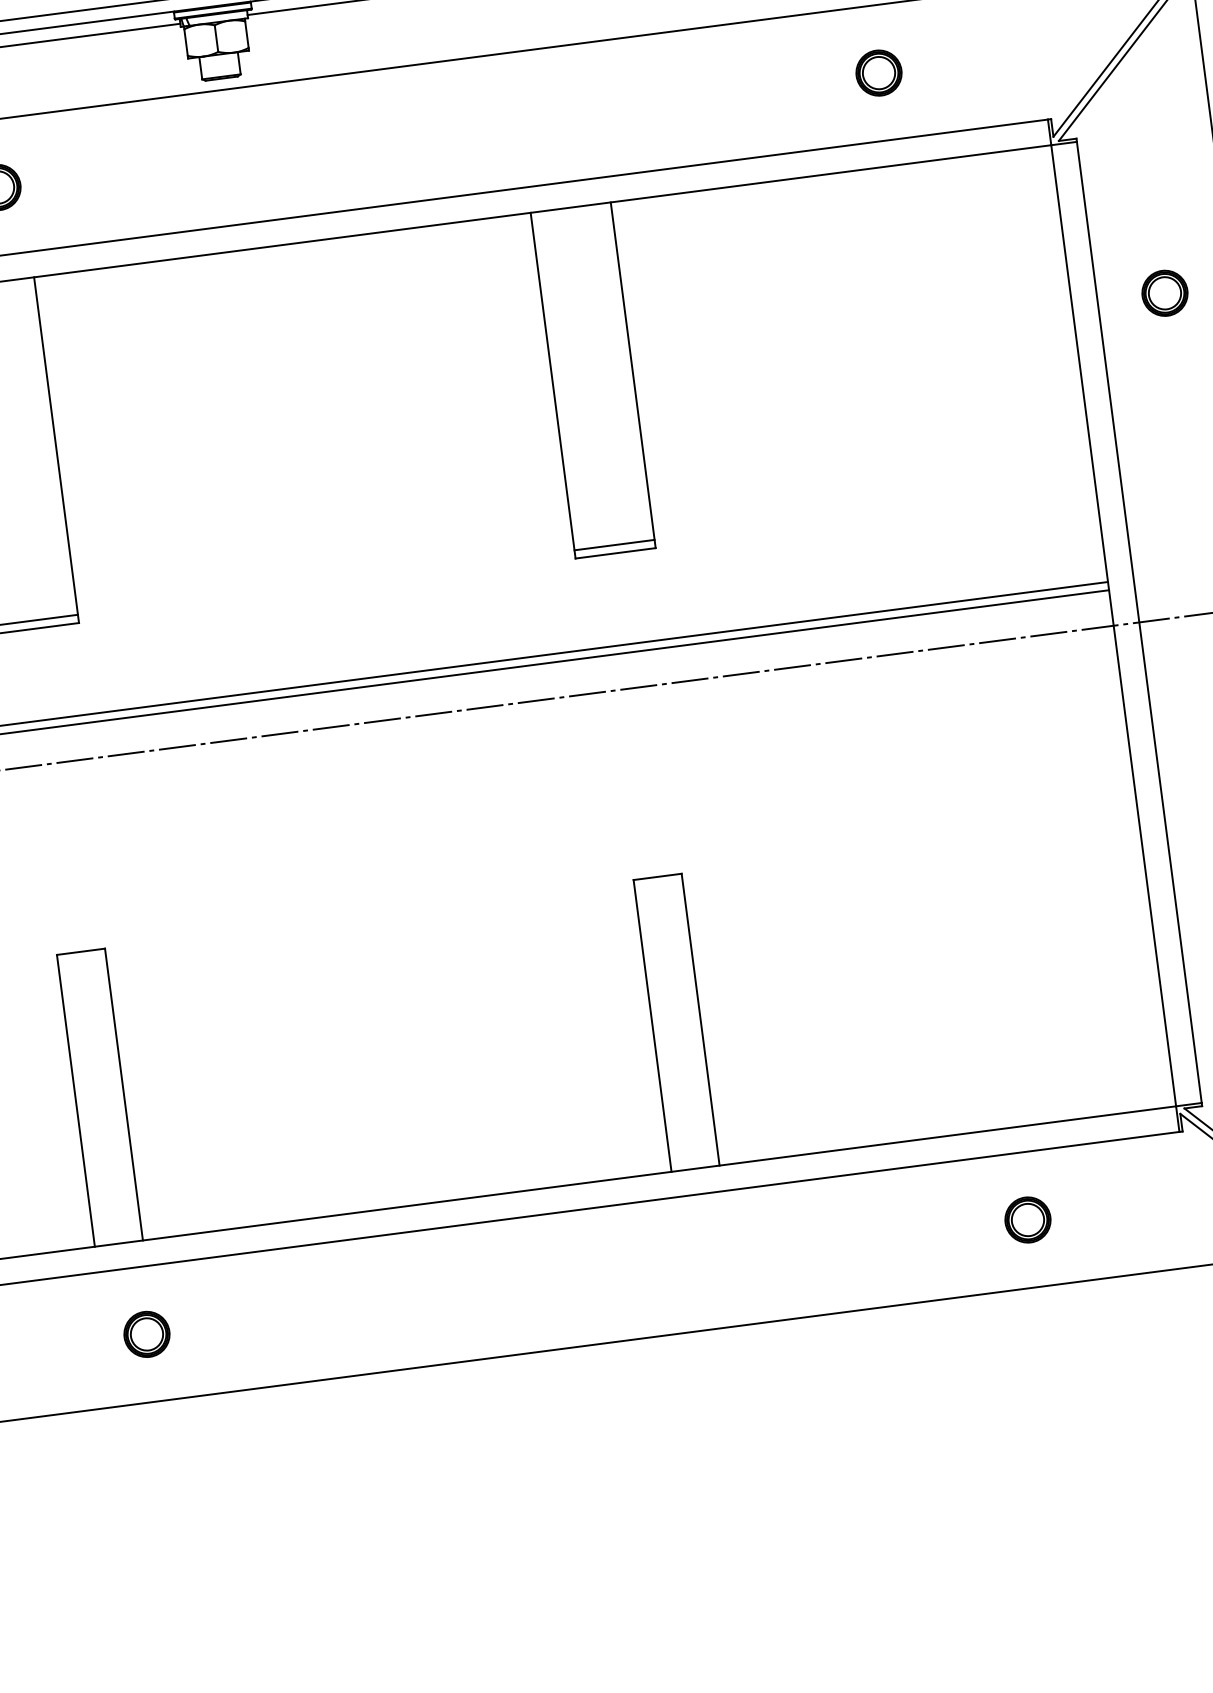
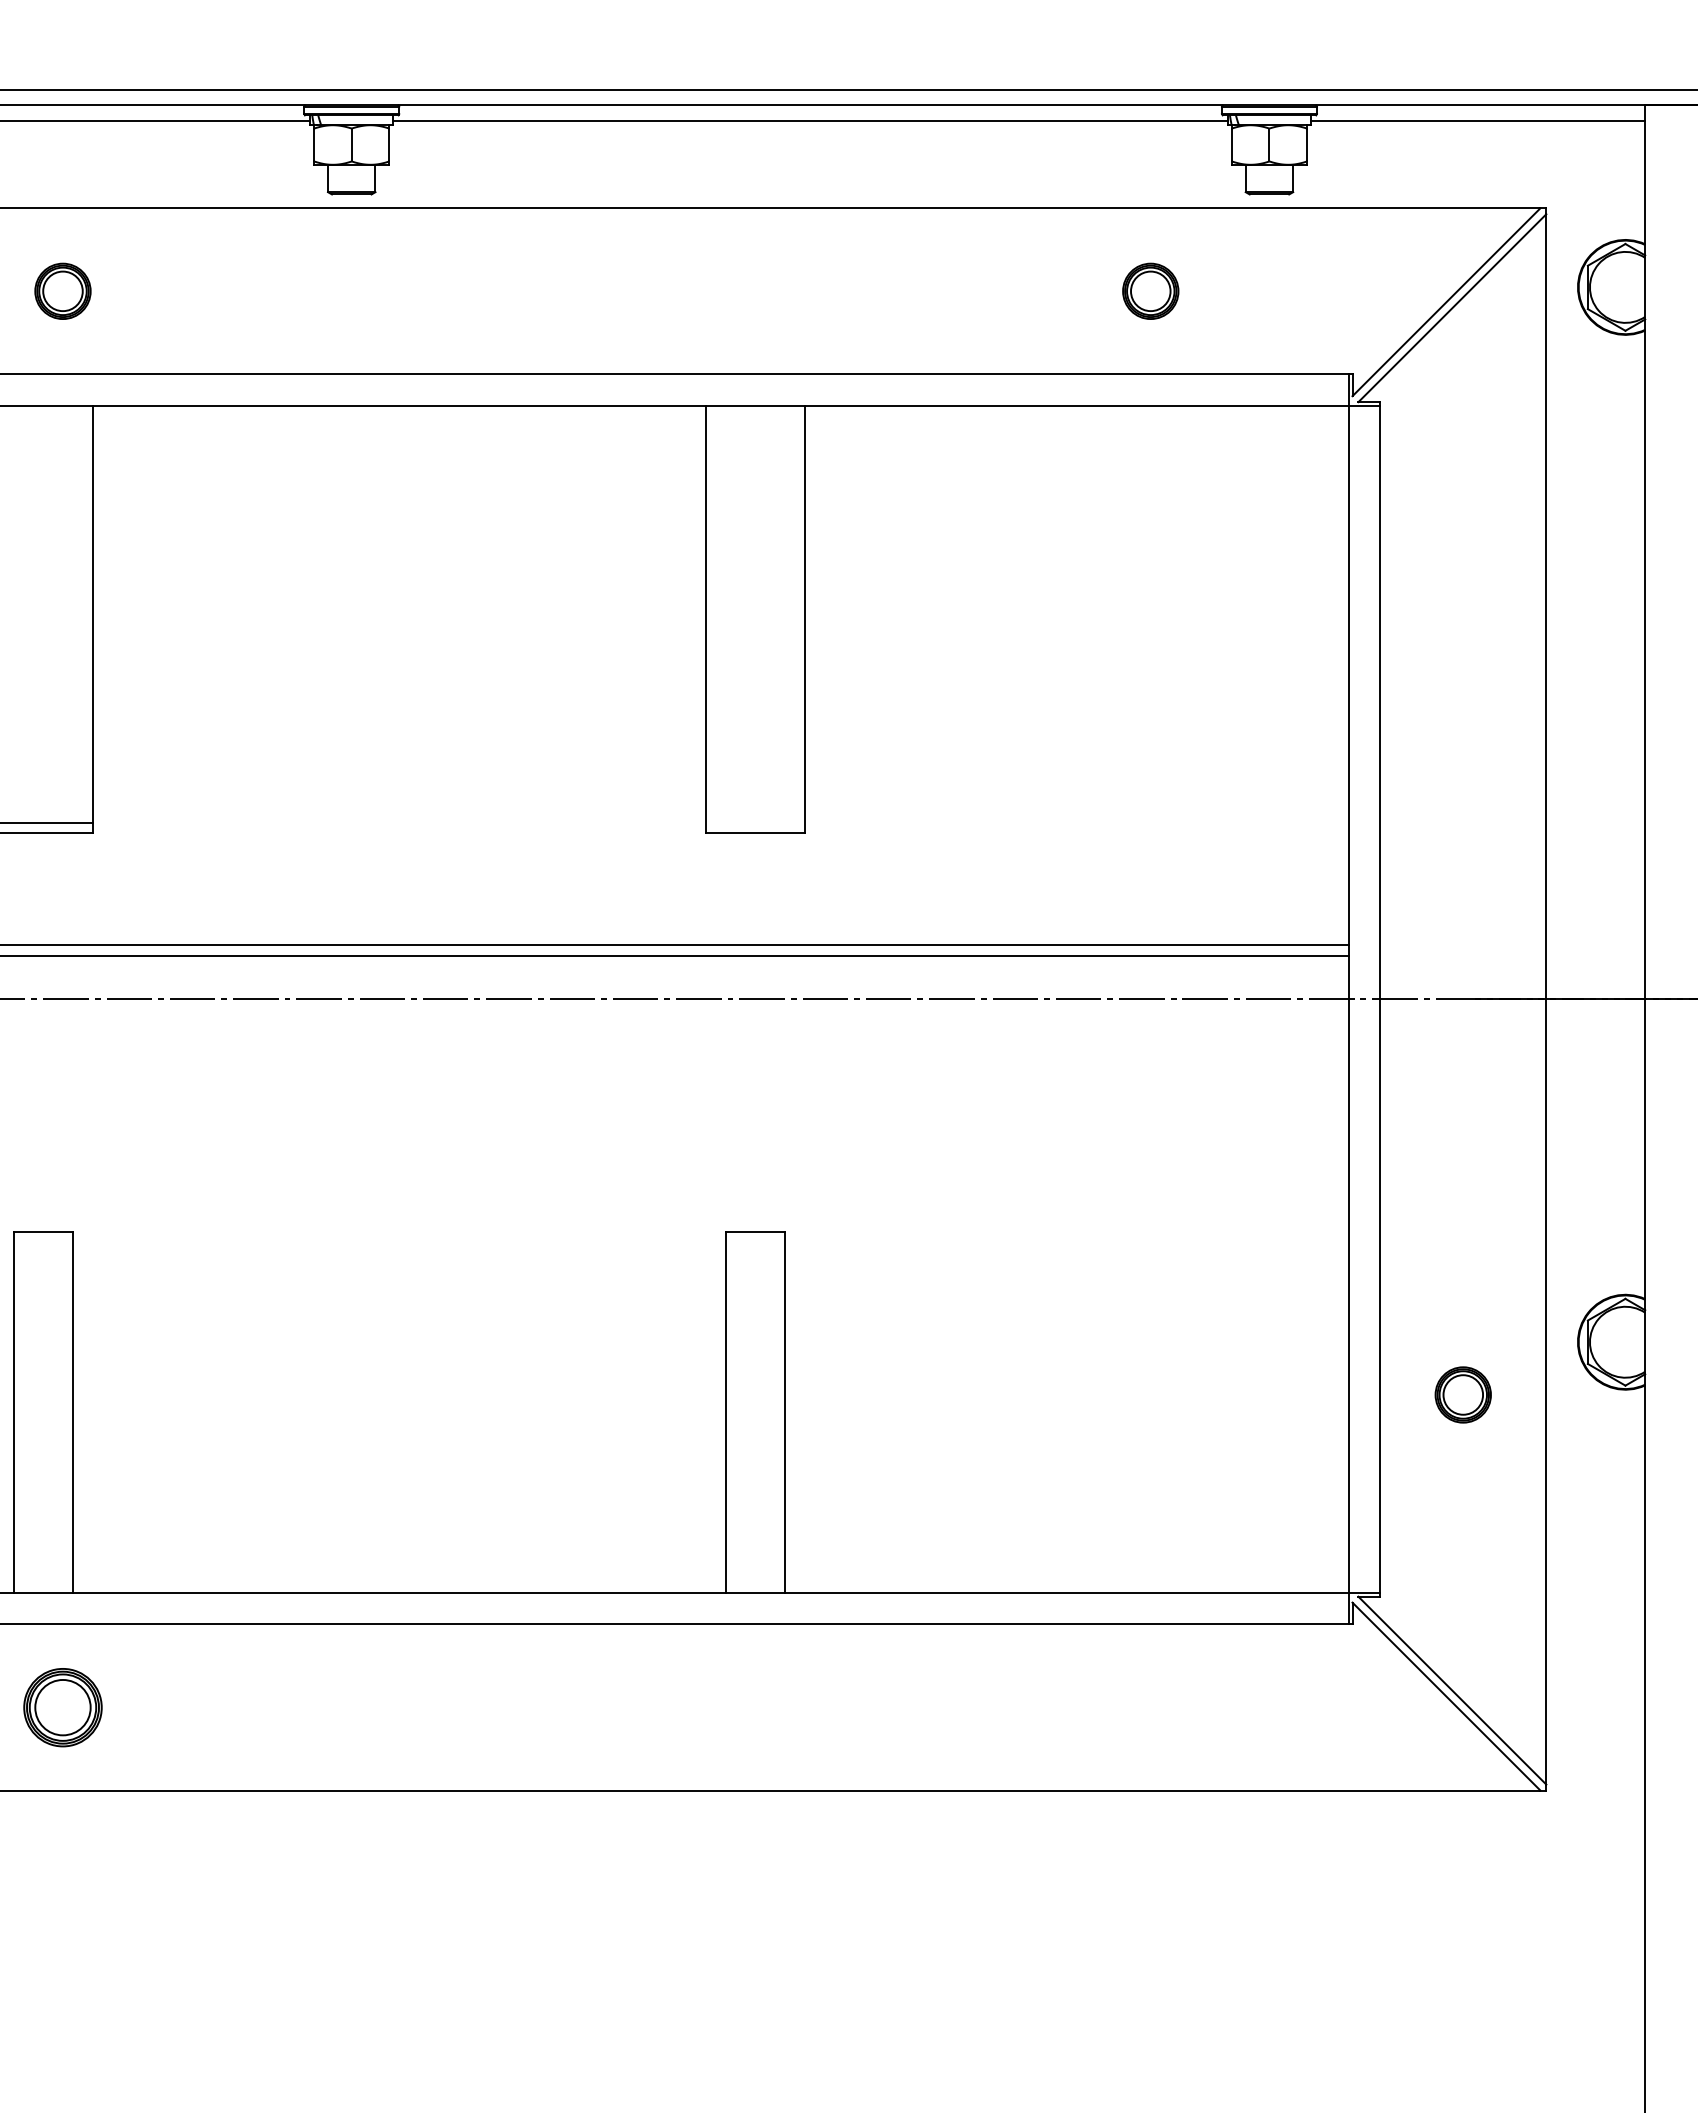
part: (1164, 293) -> (1462, 603), removed
line: (613, 544) -> (754, 822), removed
part: (1027, 1219) -> (1150, 1706), removed
part: (146, 1333) -> (62, 1706), size x1.4

